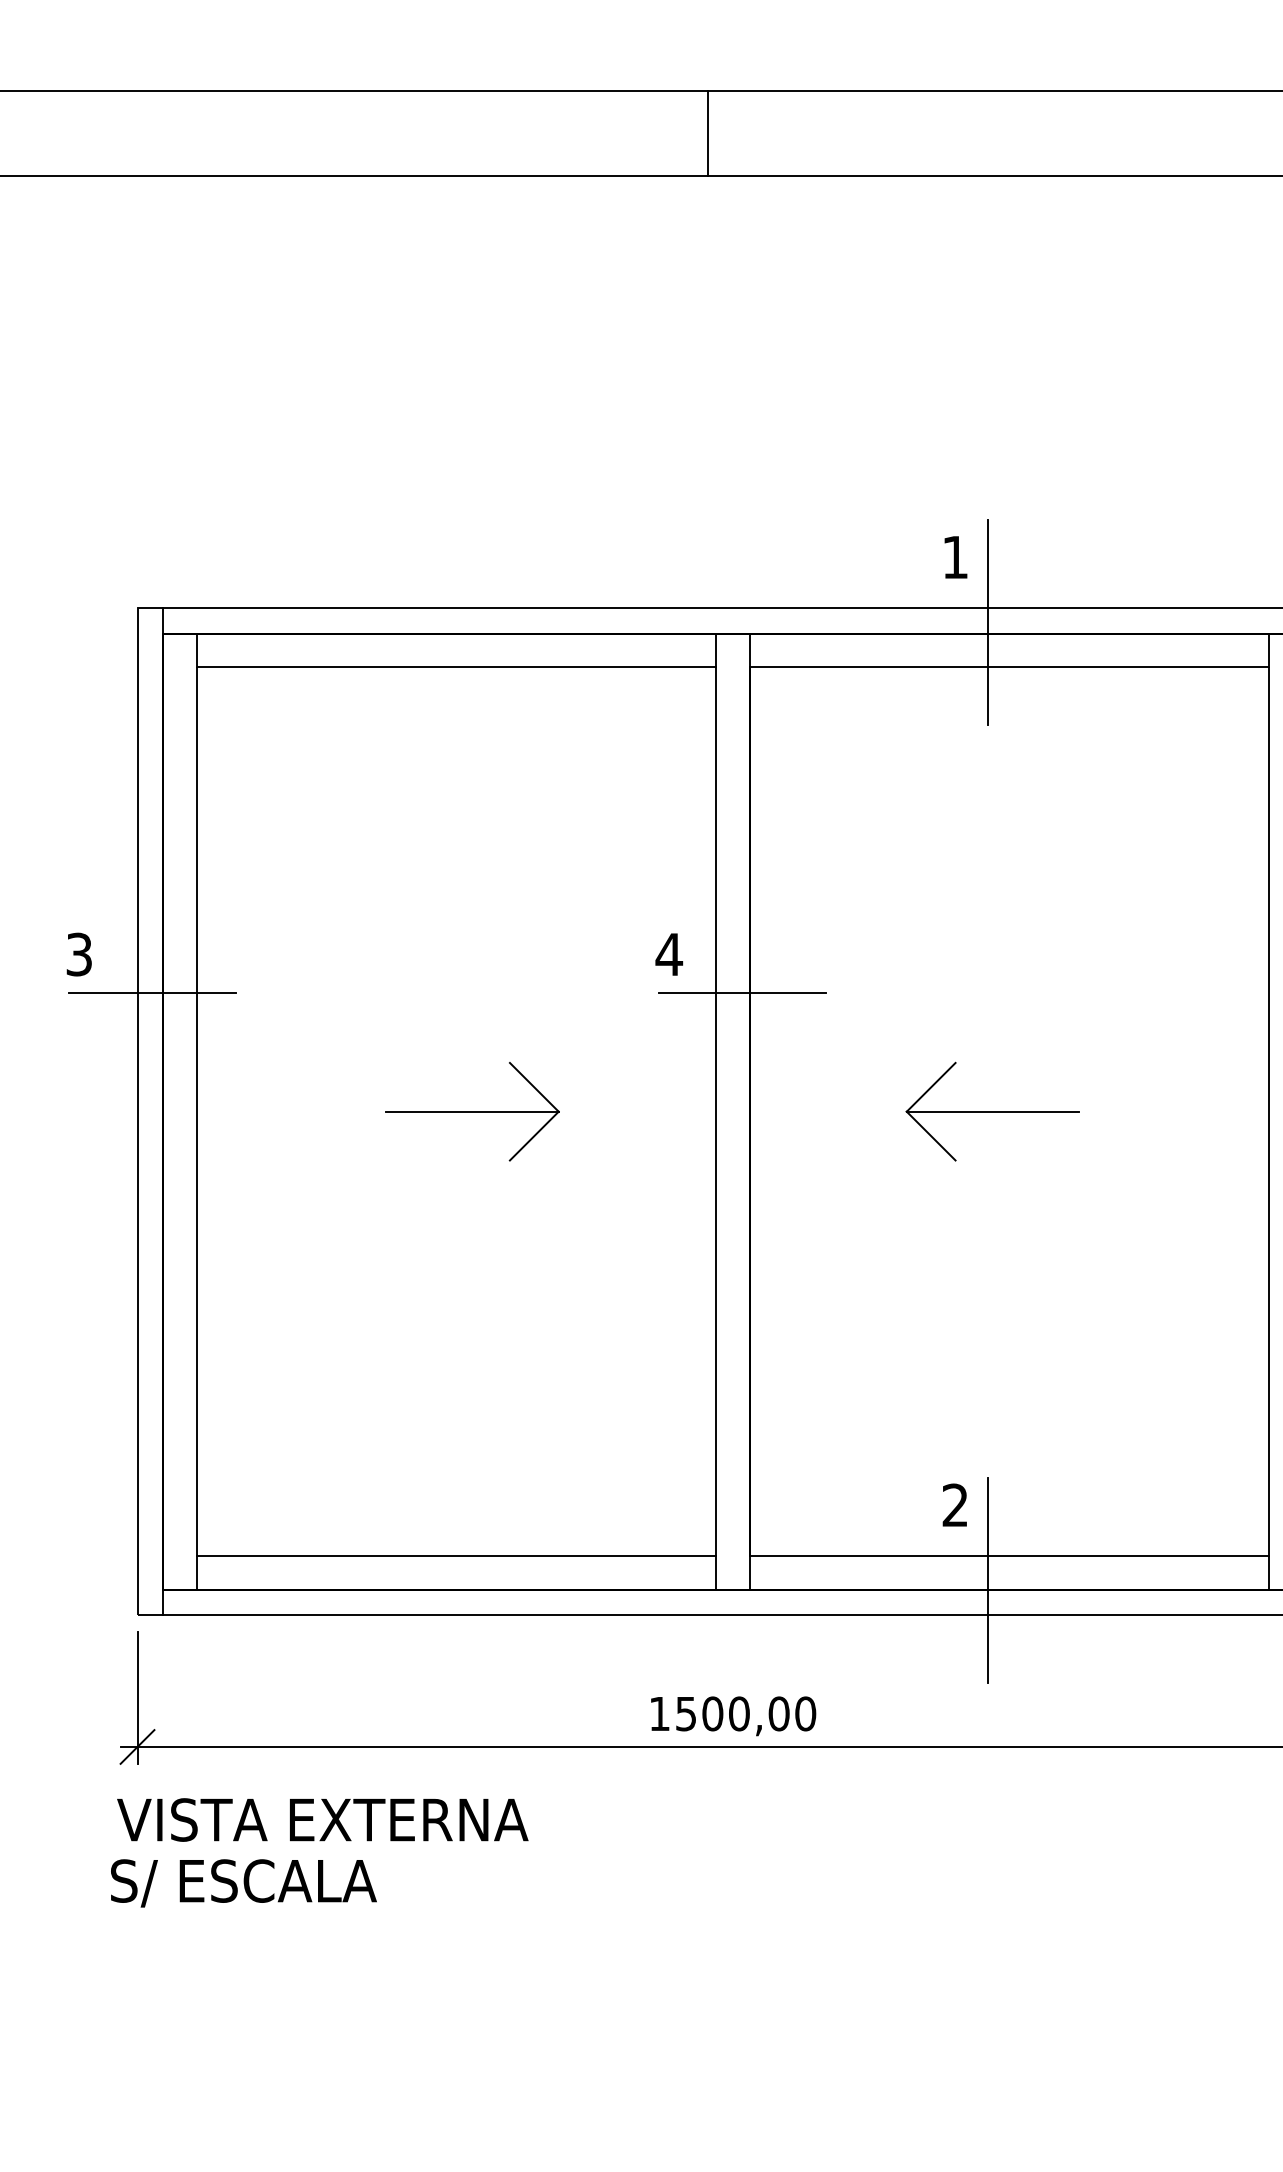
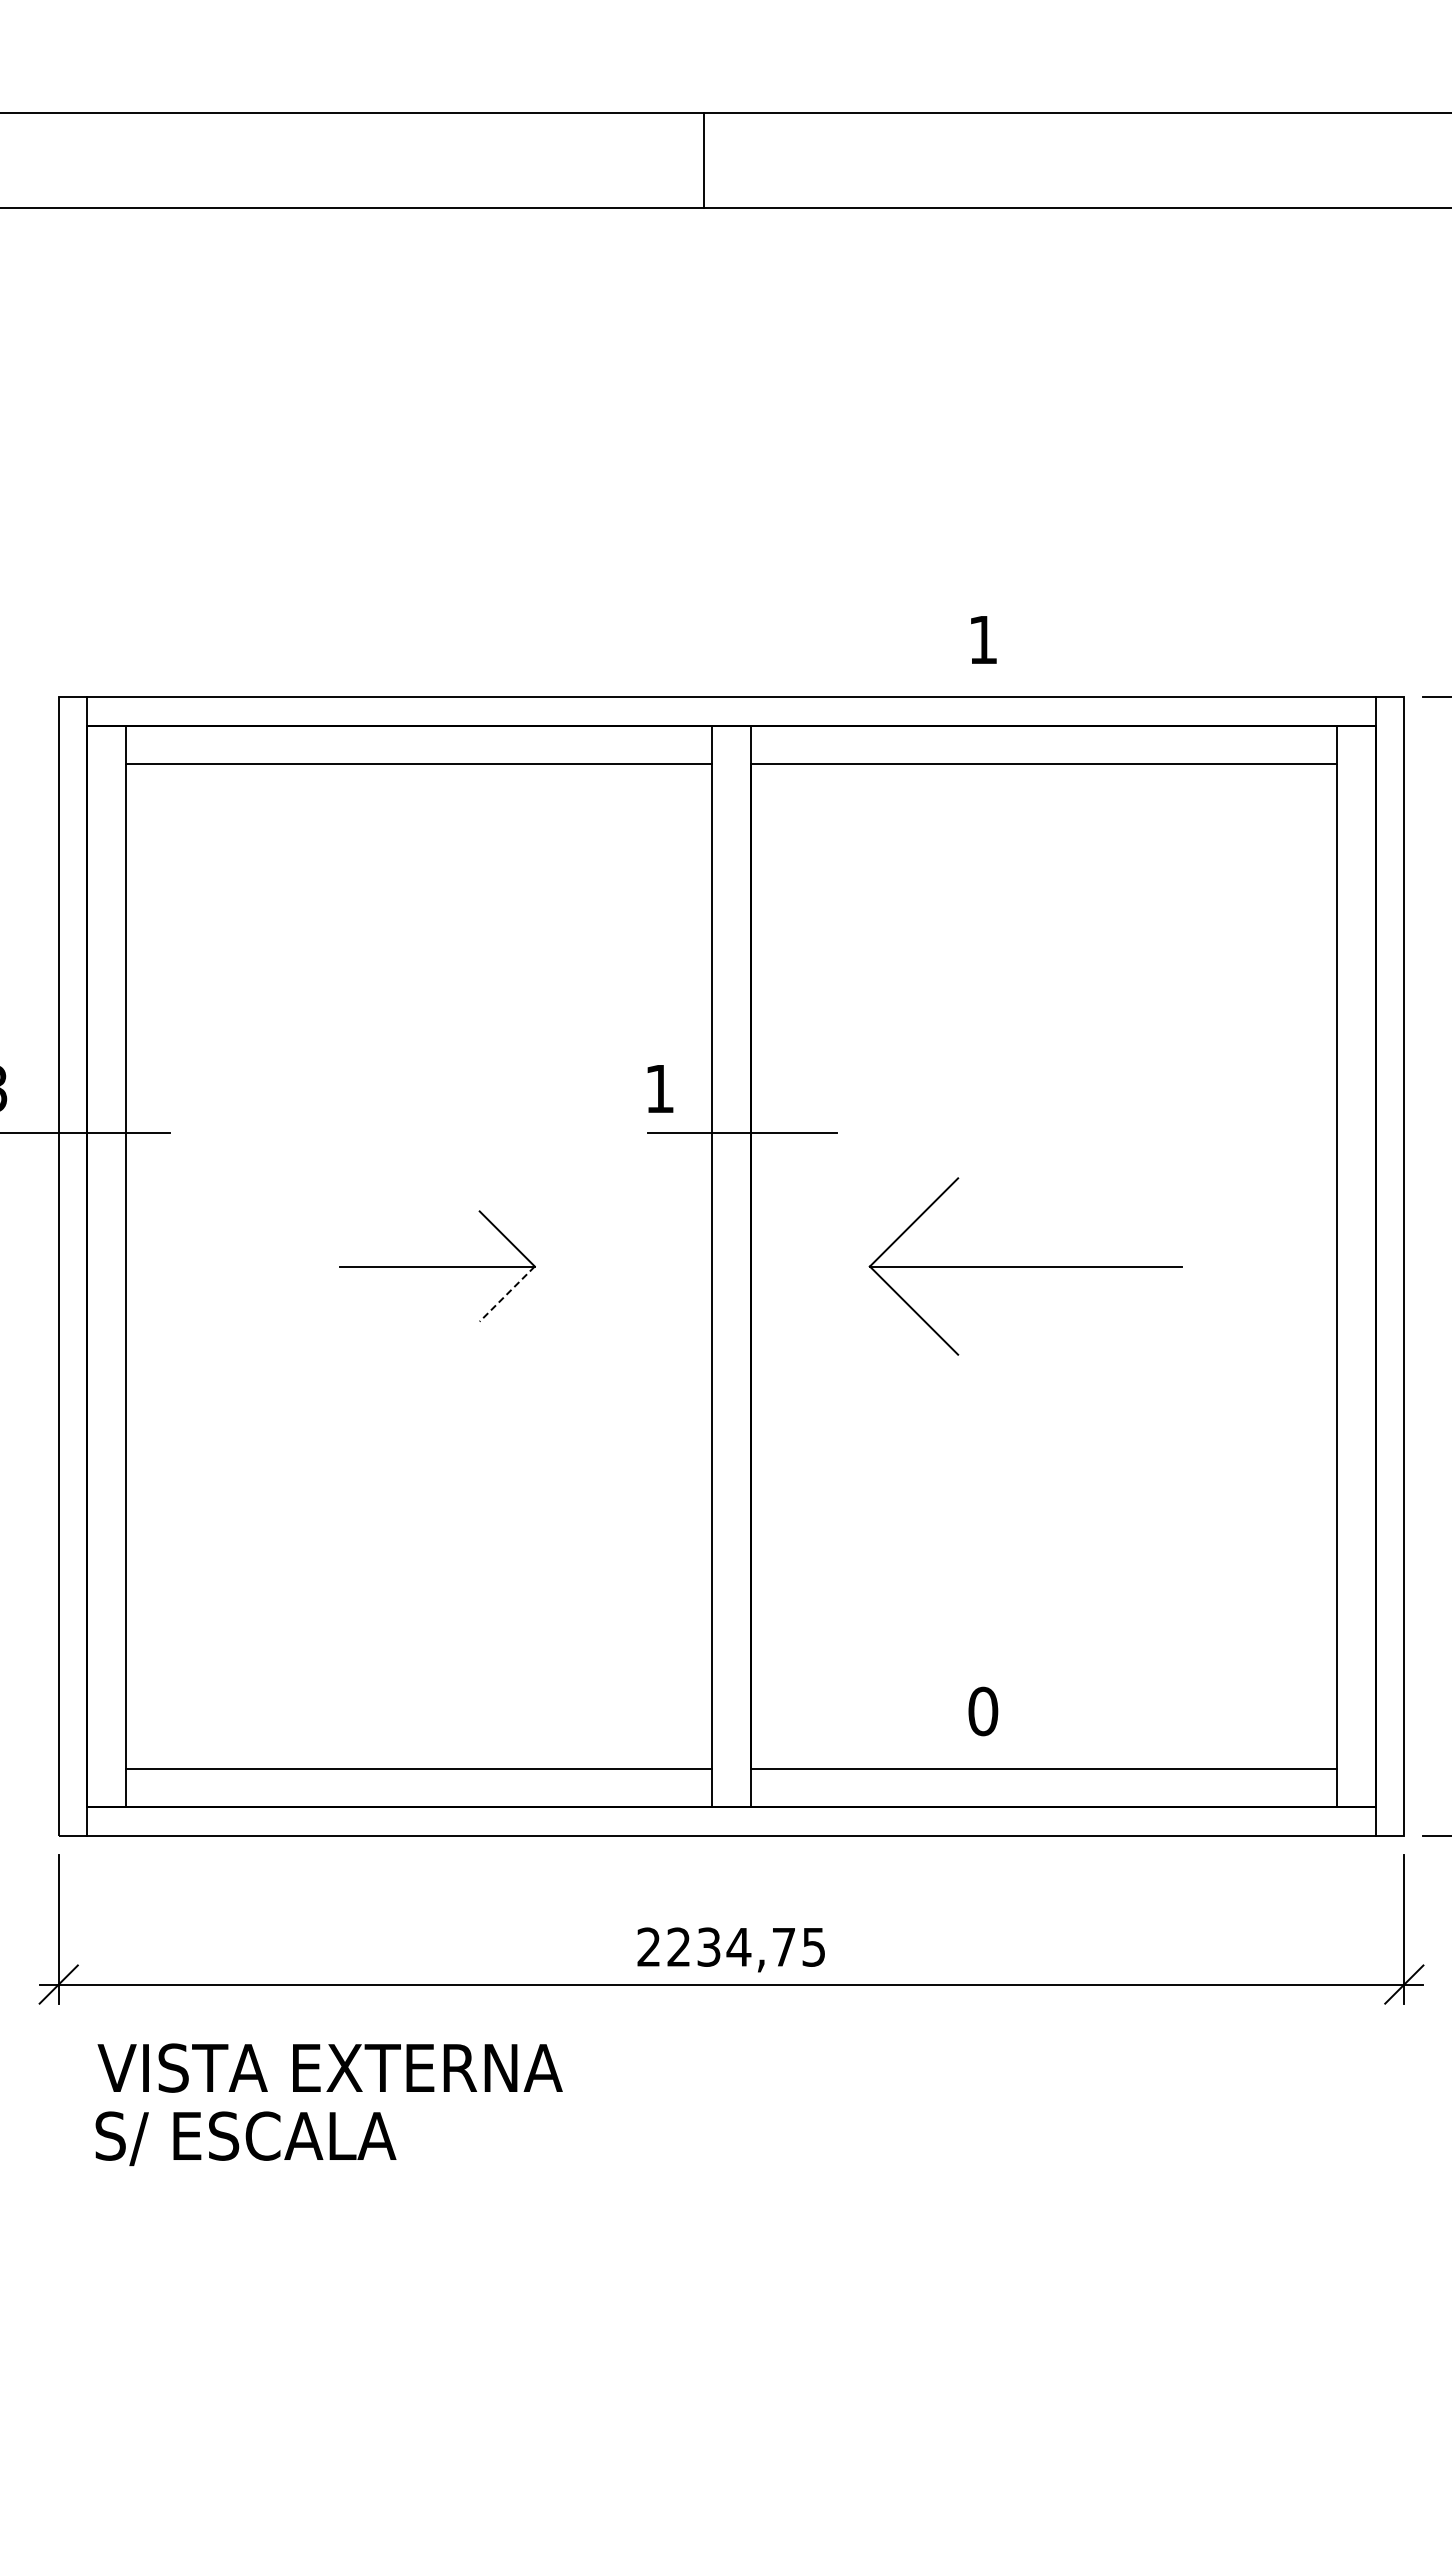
line: (987, 621) -> (1019, 712), removed
text: (669, 954) -> (659, 1088), 4 -> 1
part: (992, 1111) -> (1025, 1266), size x1.6
line: (534, 1136) -> (507, 1294), solid -> dashed
text: (955, 1505) -> (983, 1711), 2 -> 0
line: (987, 1579) -> (1019, 1795), removed
text: (732, 1713) -> (731, 1946), 1500,00 -> 2234,75
text: (322, 1819) -> (329, 2067), moved
text: (243, 1883) -> (245, 2138), moved

